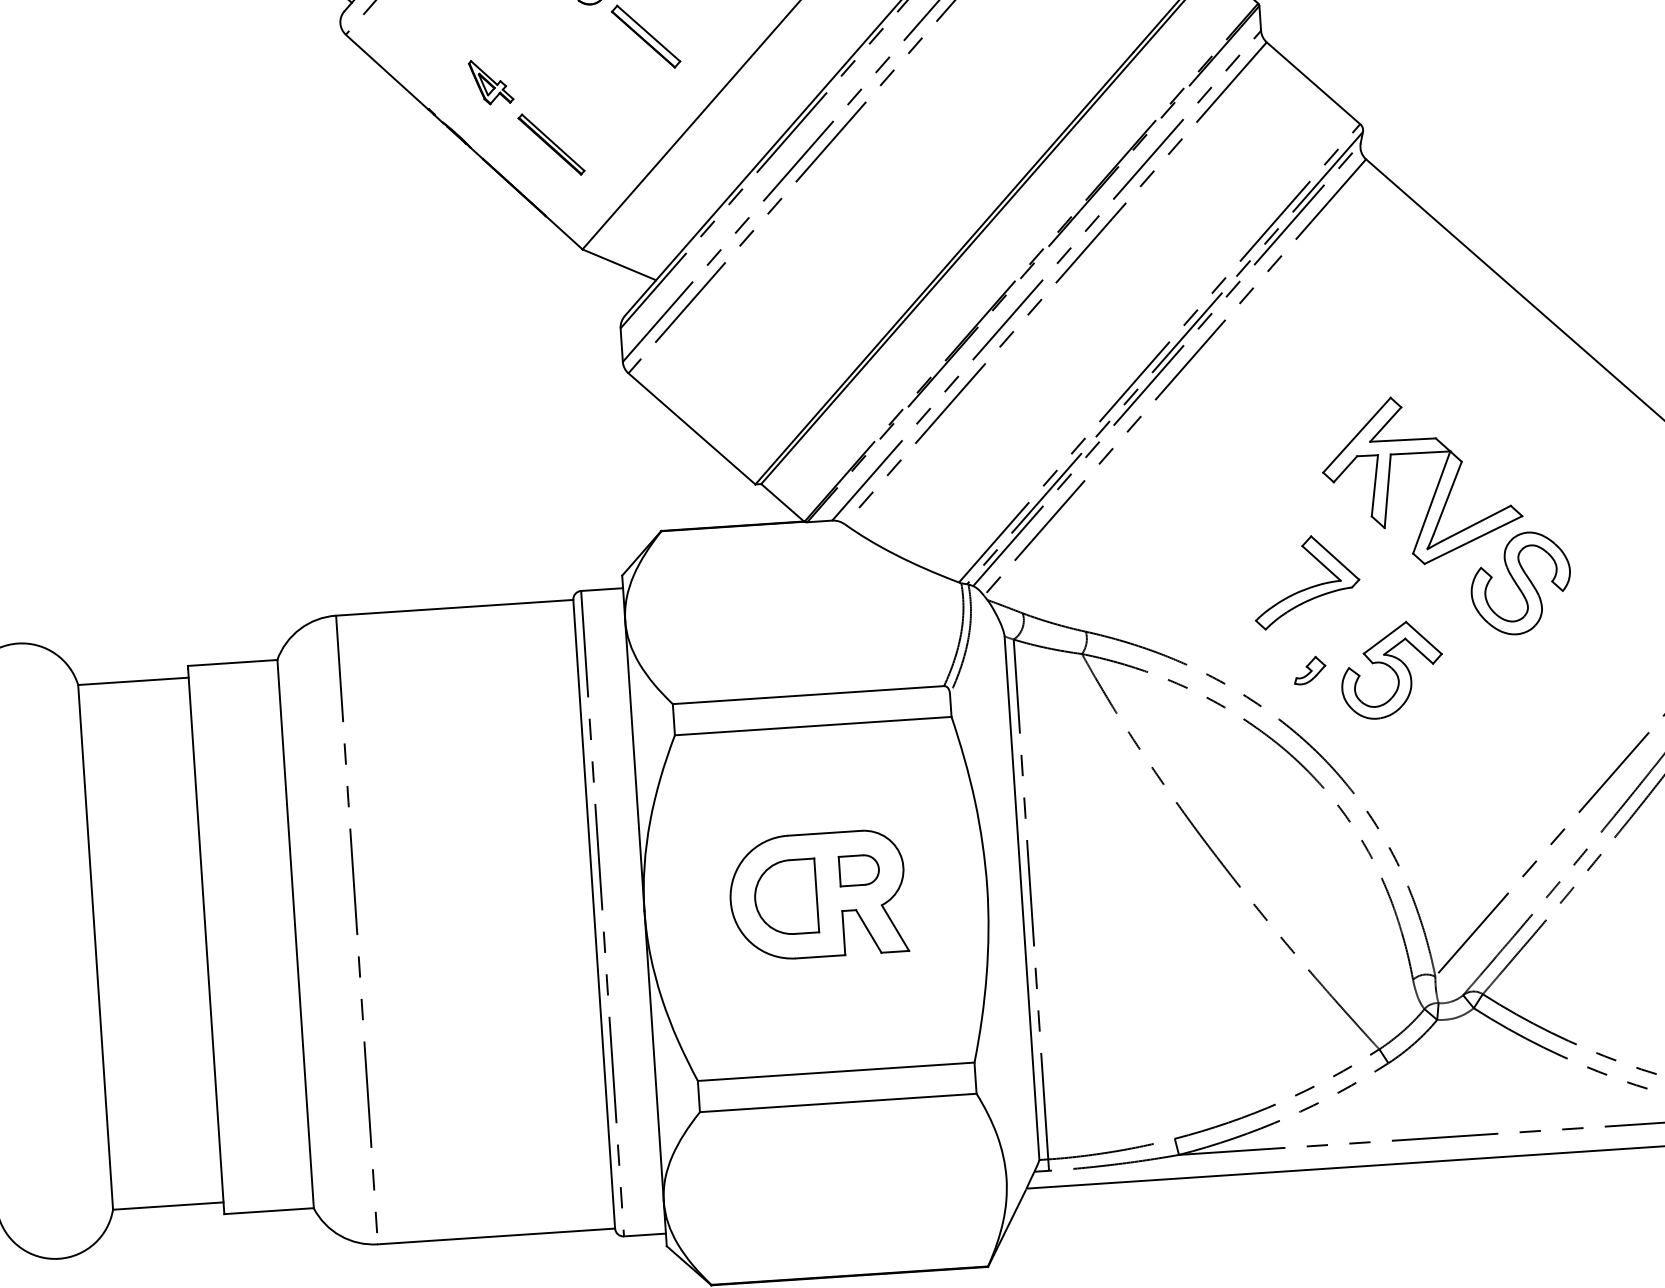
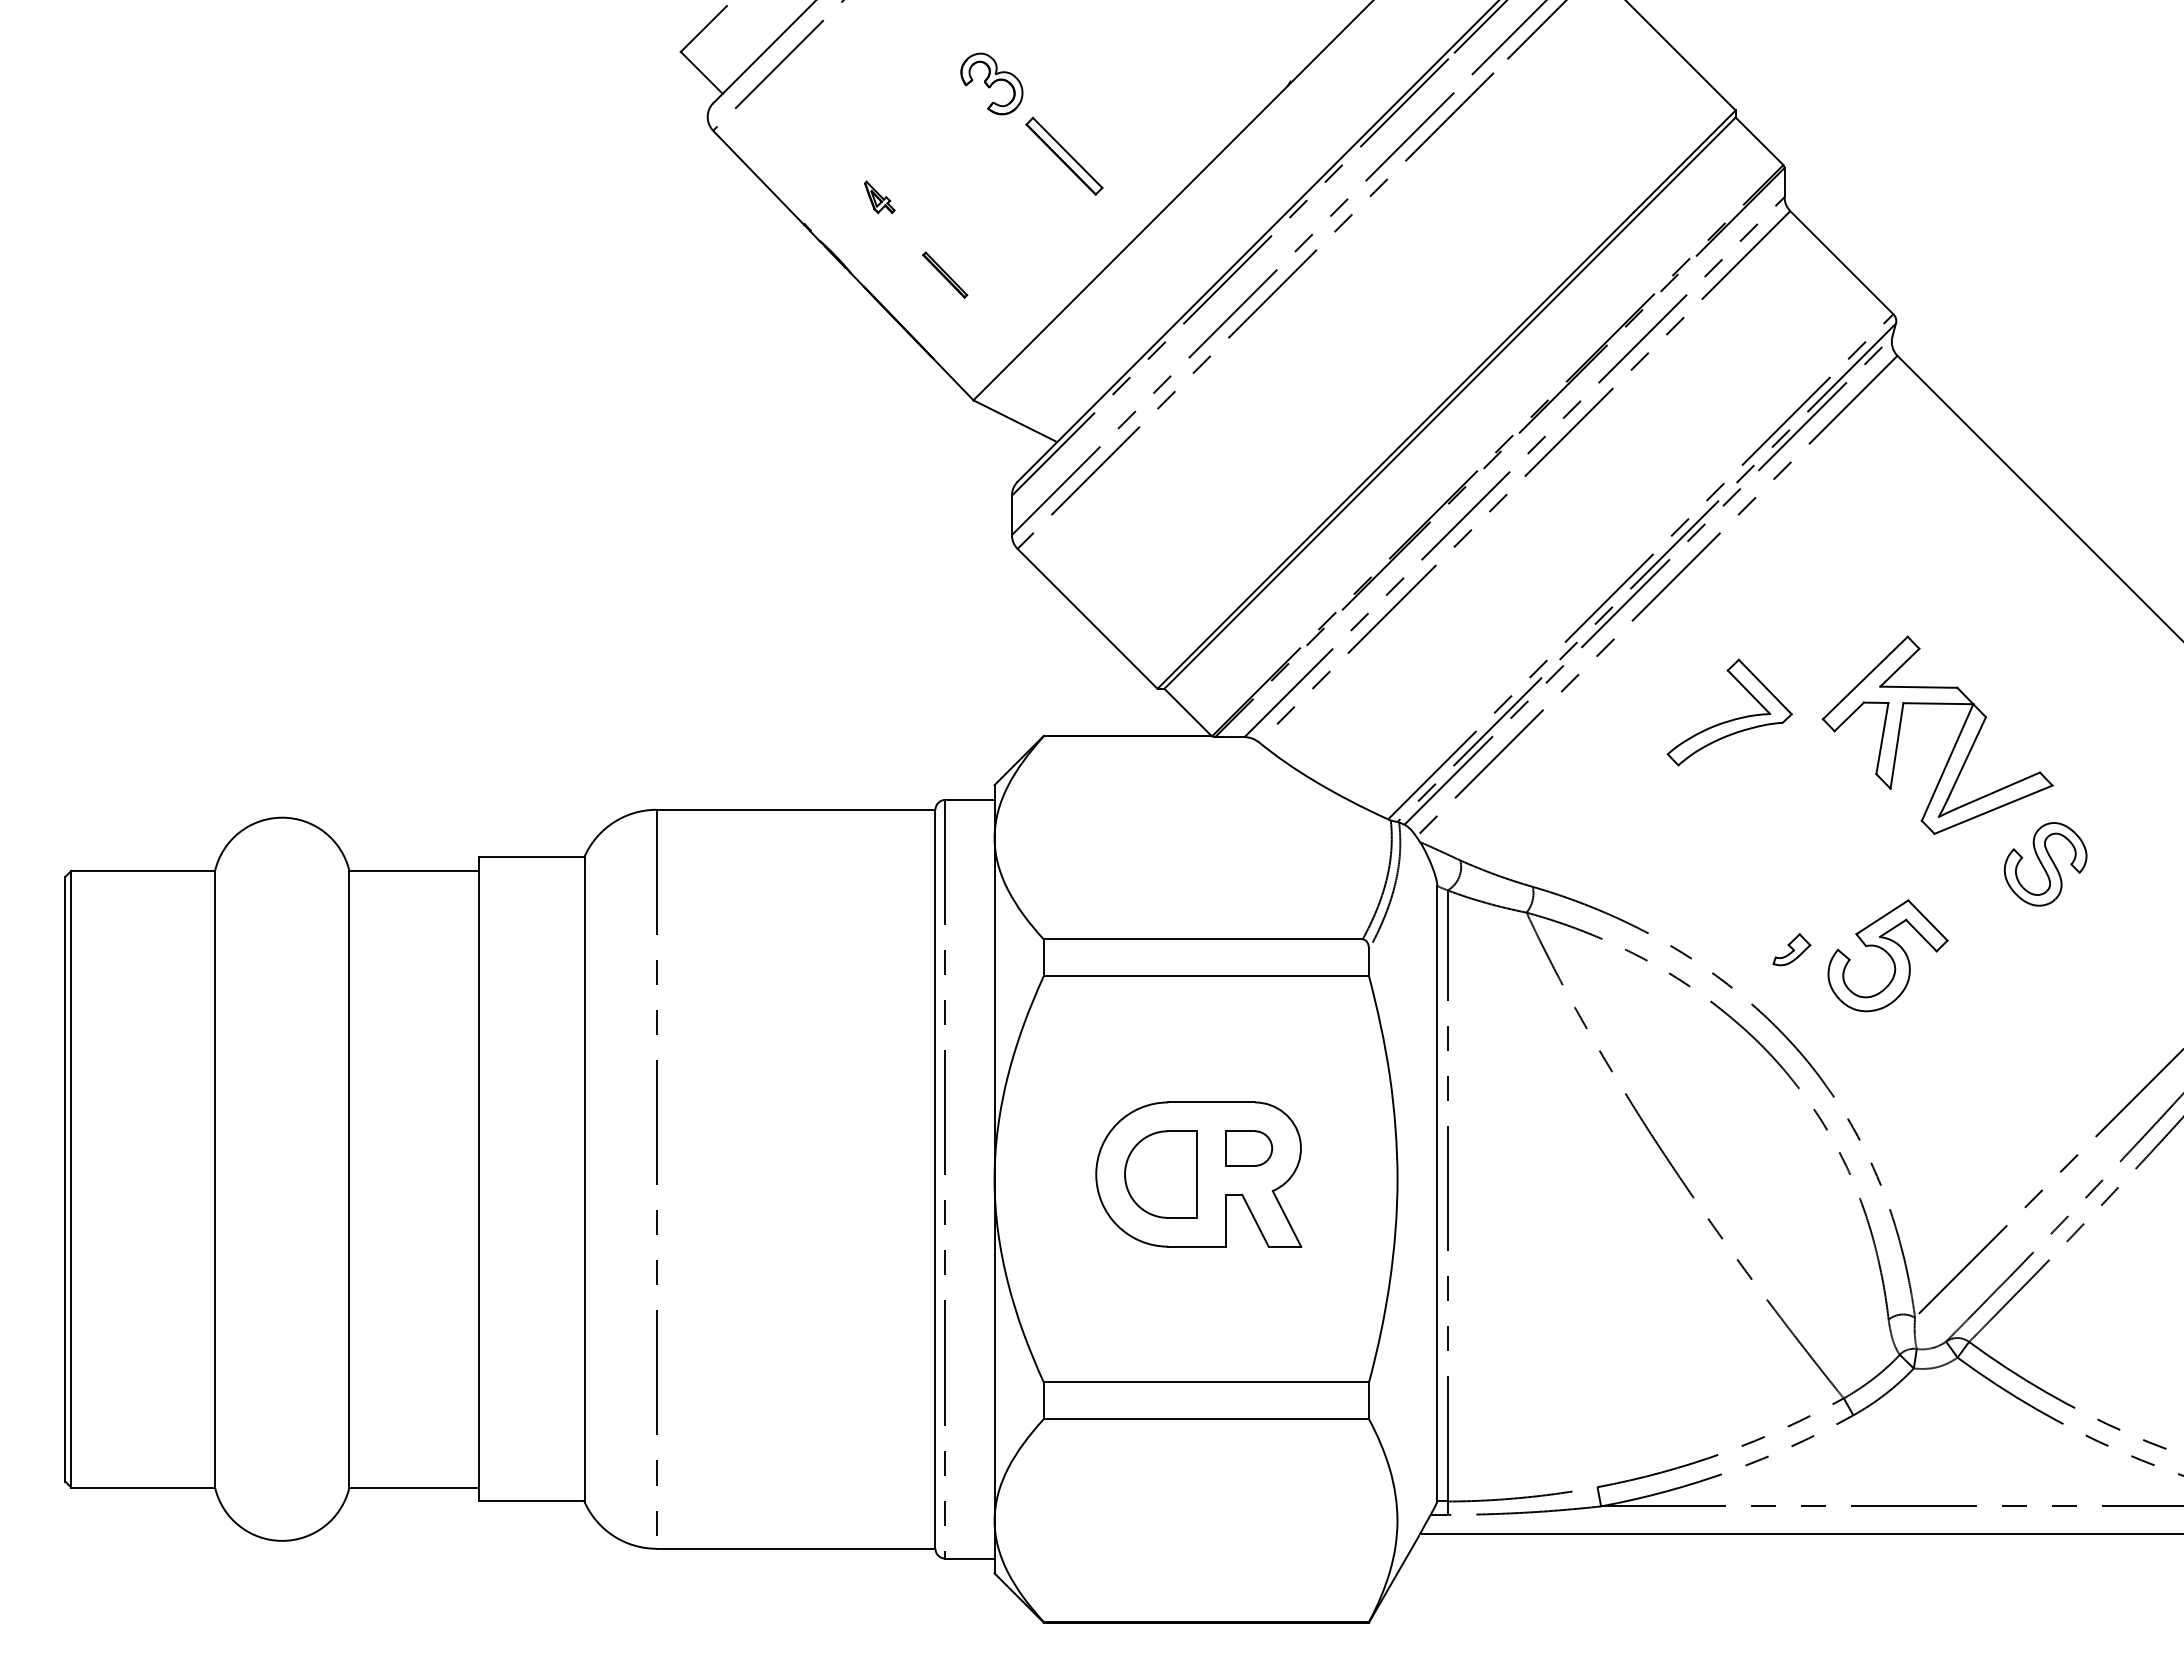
part: (491, 82) -> (879, 197), size x0.6
part: (550, 144) -> (944, 274), size x0.6
part: (1520, 583) -> (2045, 864), size x0.7
part: (1307, 587) -> (1730, 719), moved

